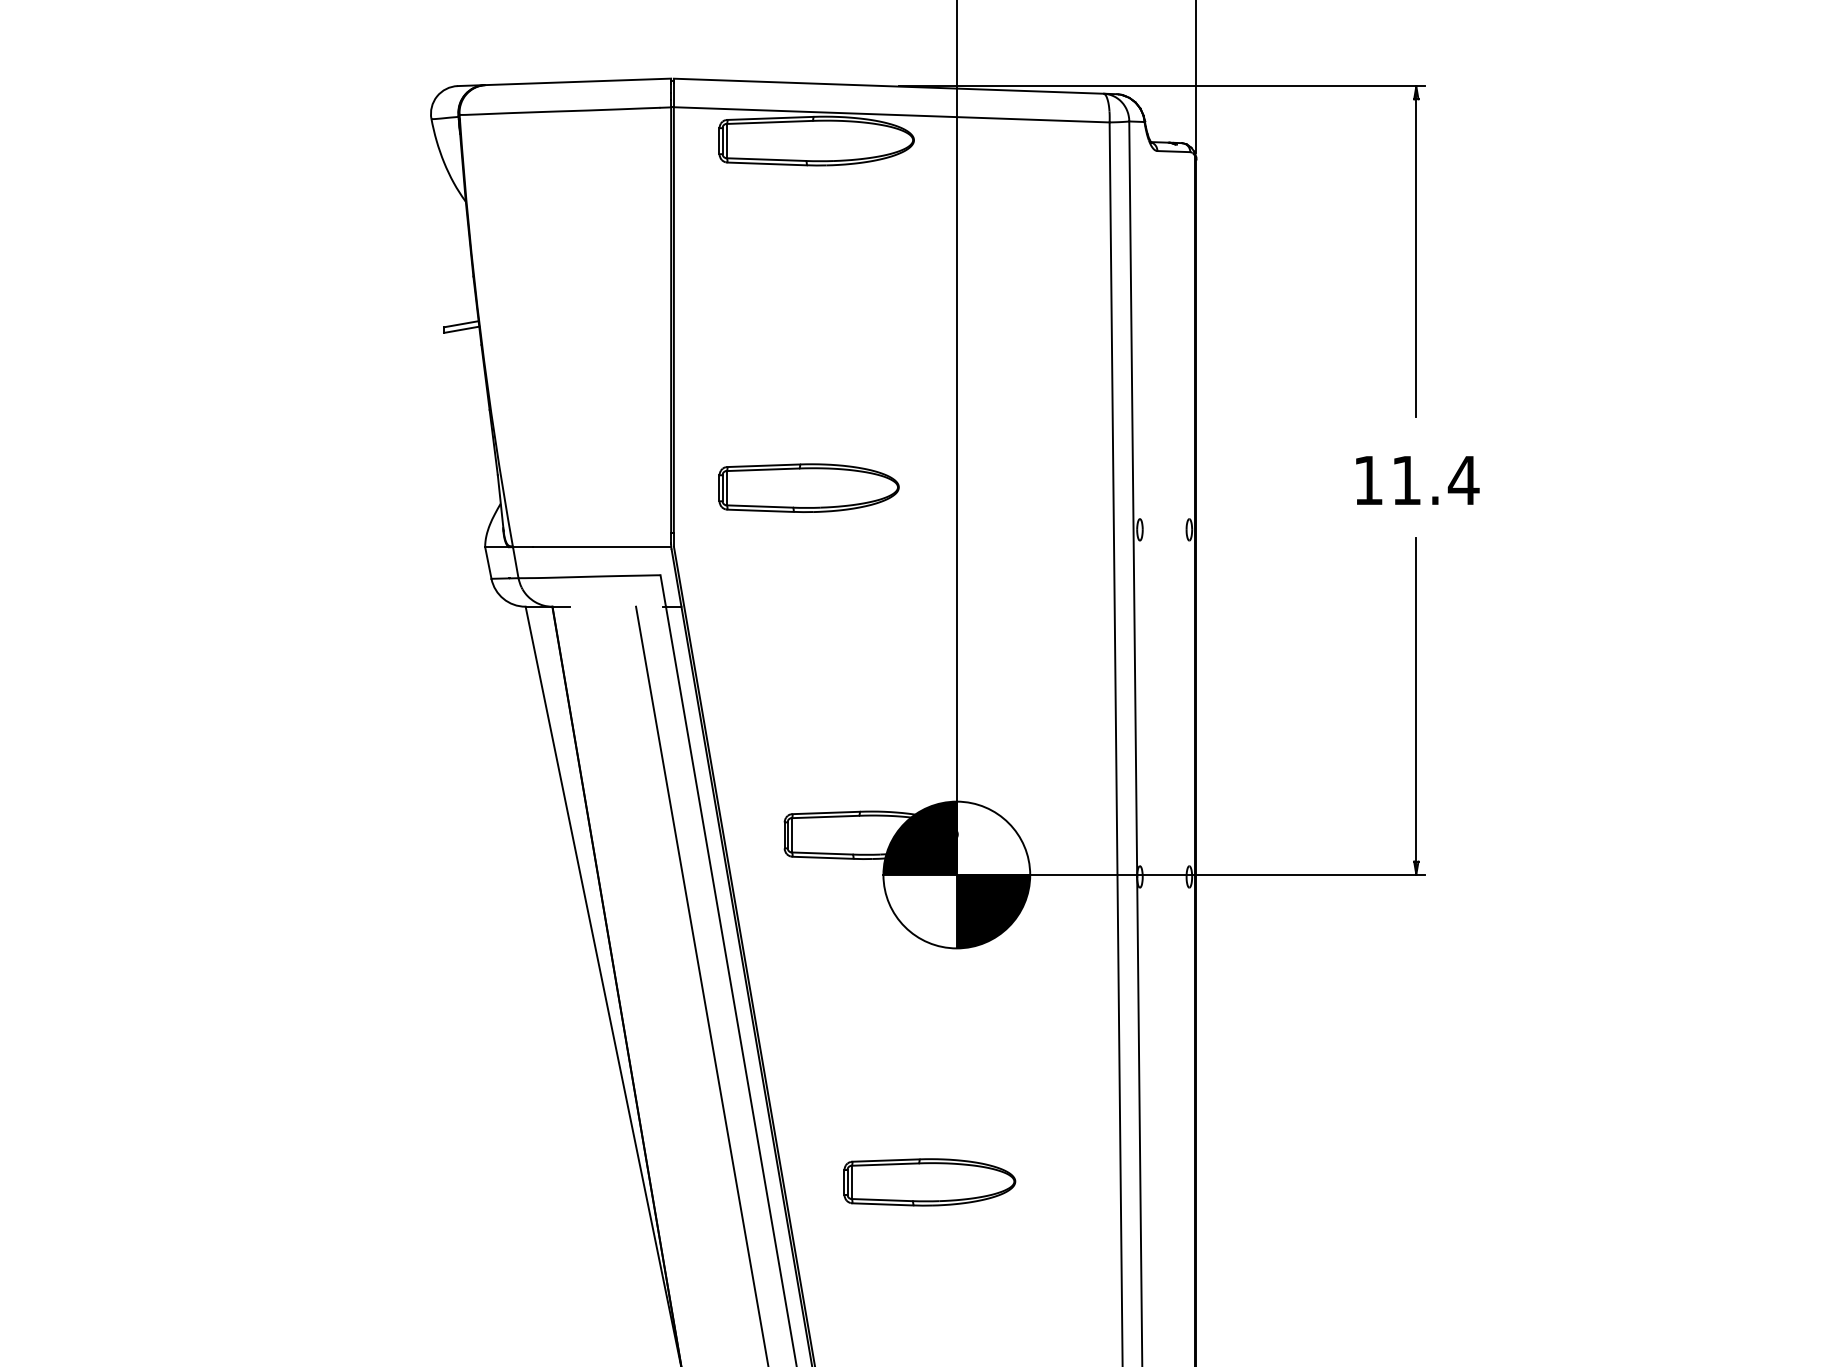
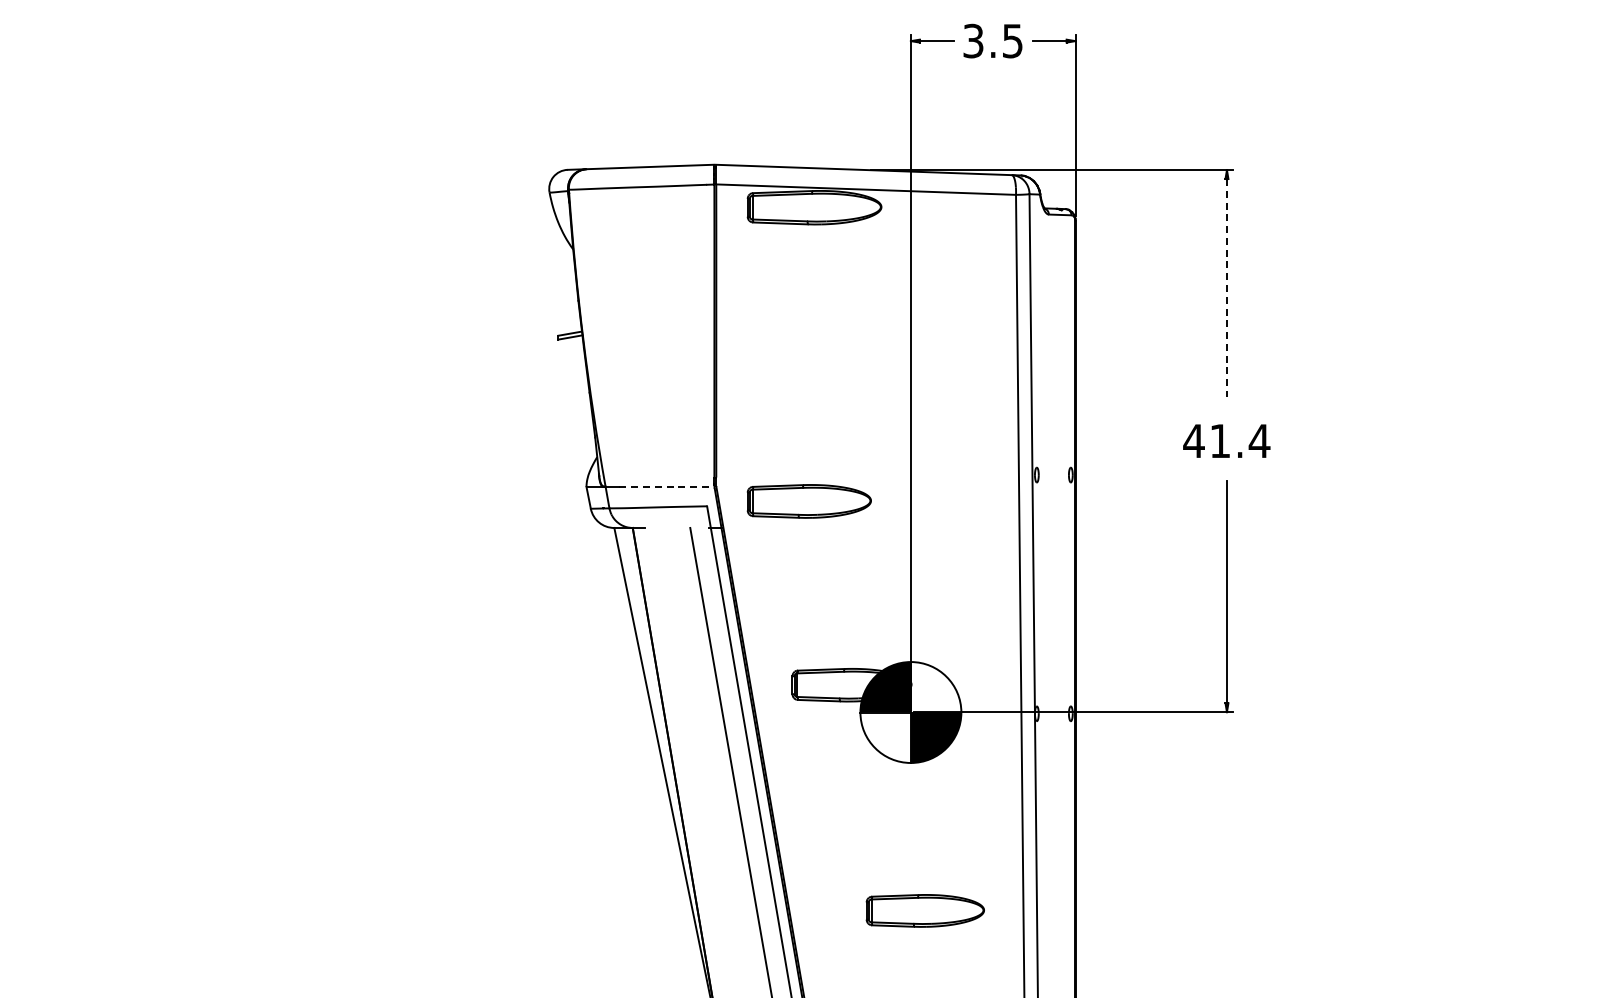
line: (1415, 258) -> (1226, 288), solid -> dashed
text: (1367, 479) -> (1193, 440), 11.4 -> 41.4
part: (807, 488) -> (808, 501), moved
line: (602, 547) -> (667, 487), solid -> dashed
part: (928, 1181) -> (924, 910), moved

